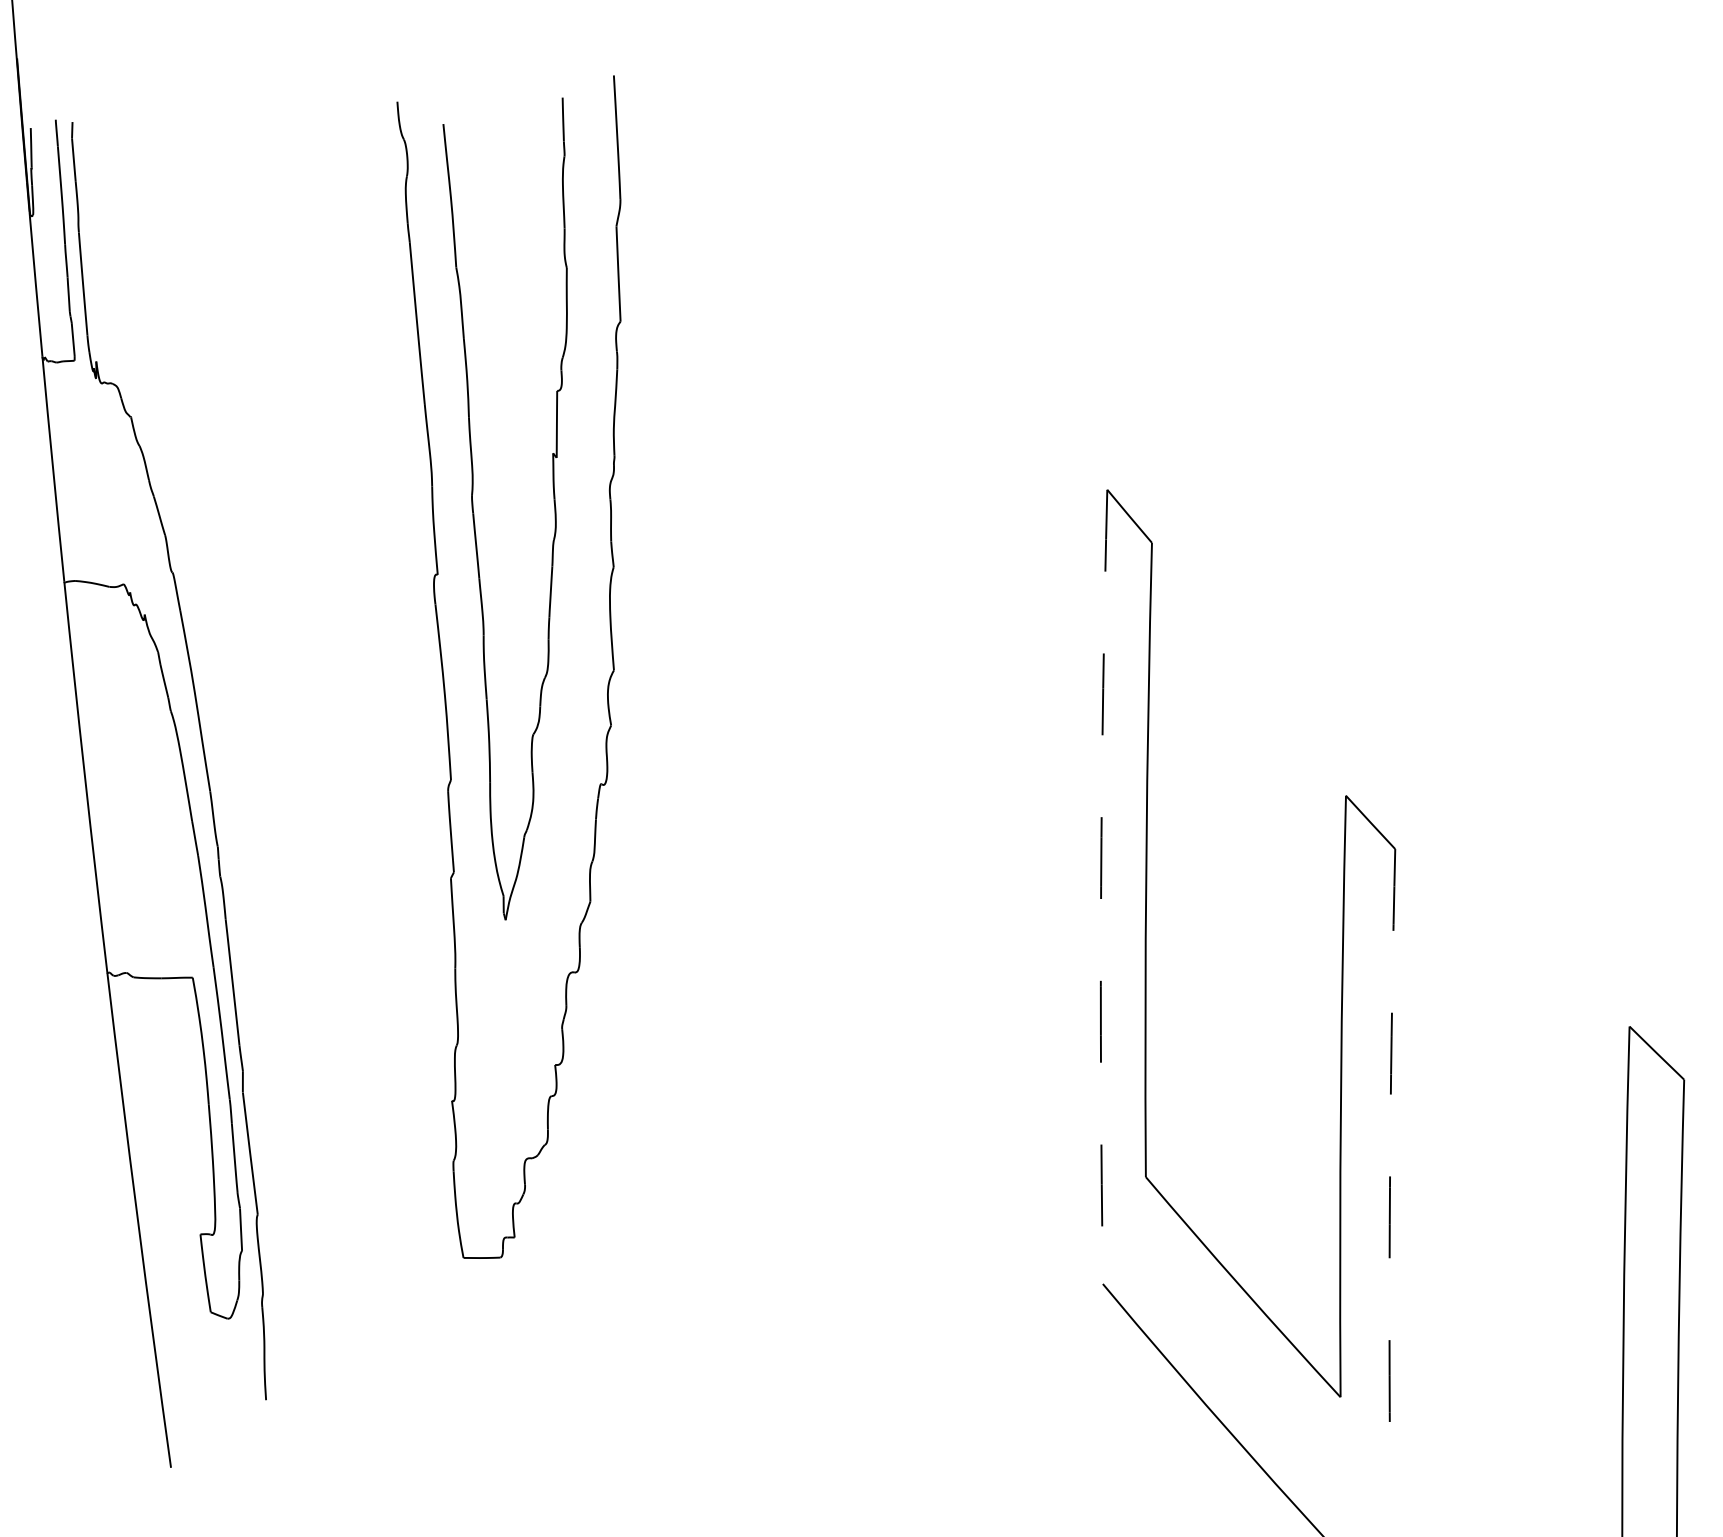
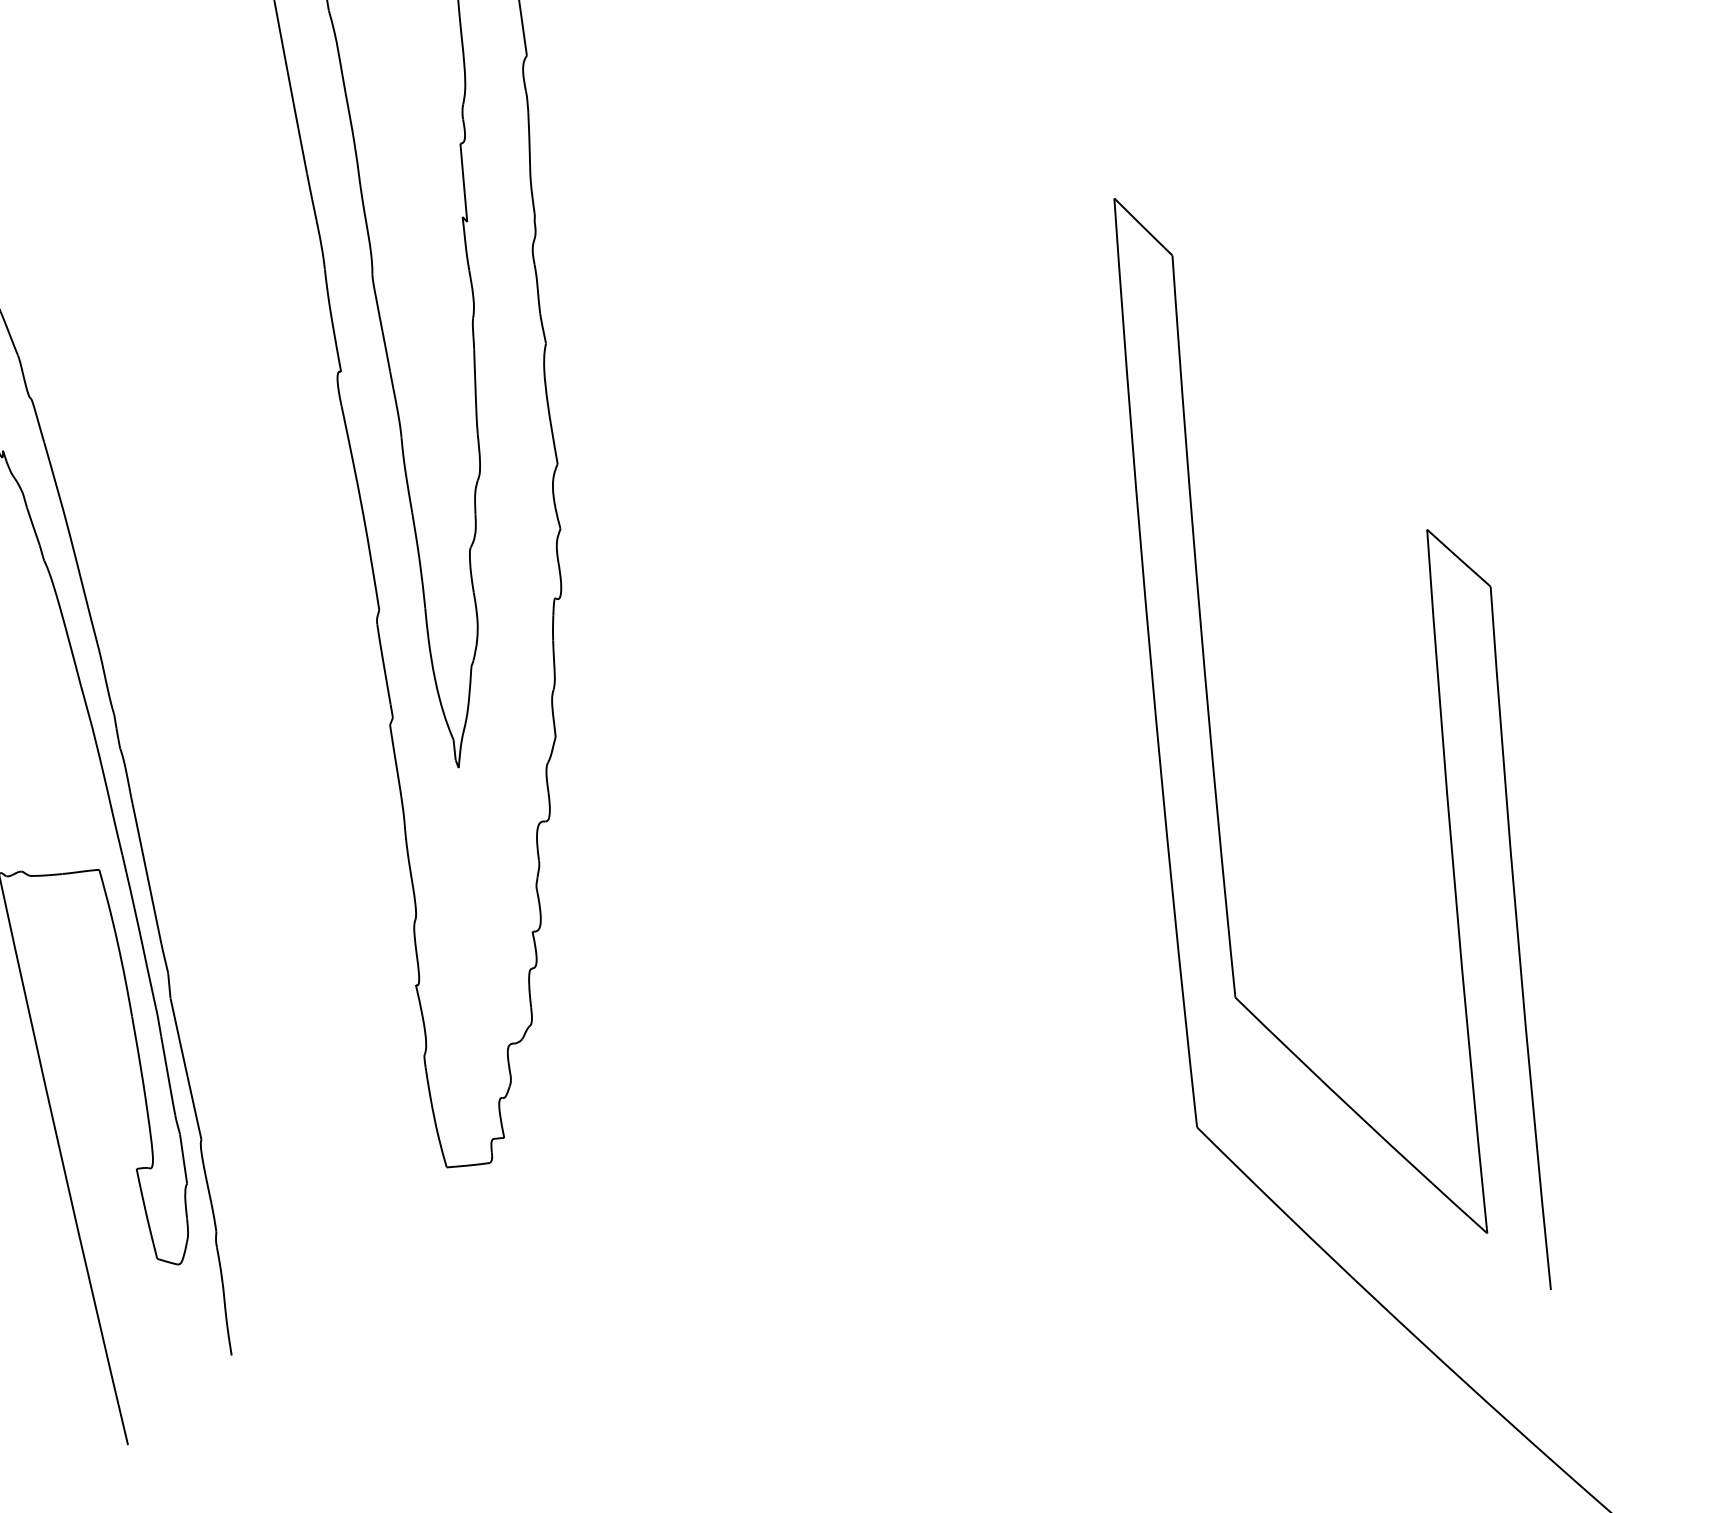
arc: (1101, 886) -> (1151, 662), dashed -> solid
arc: (1390, 1149) -> (1518, 938), dashed -> solid

